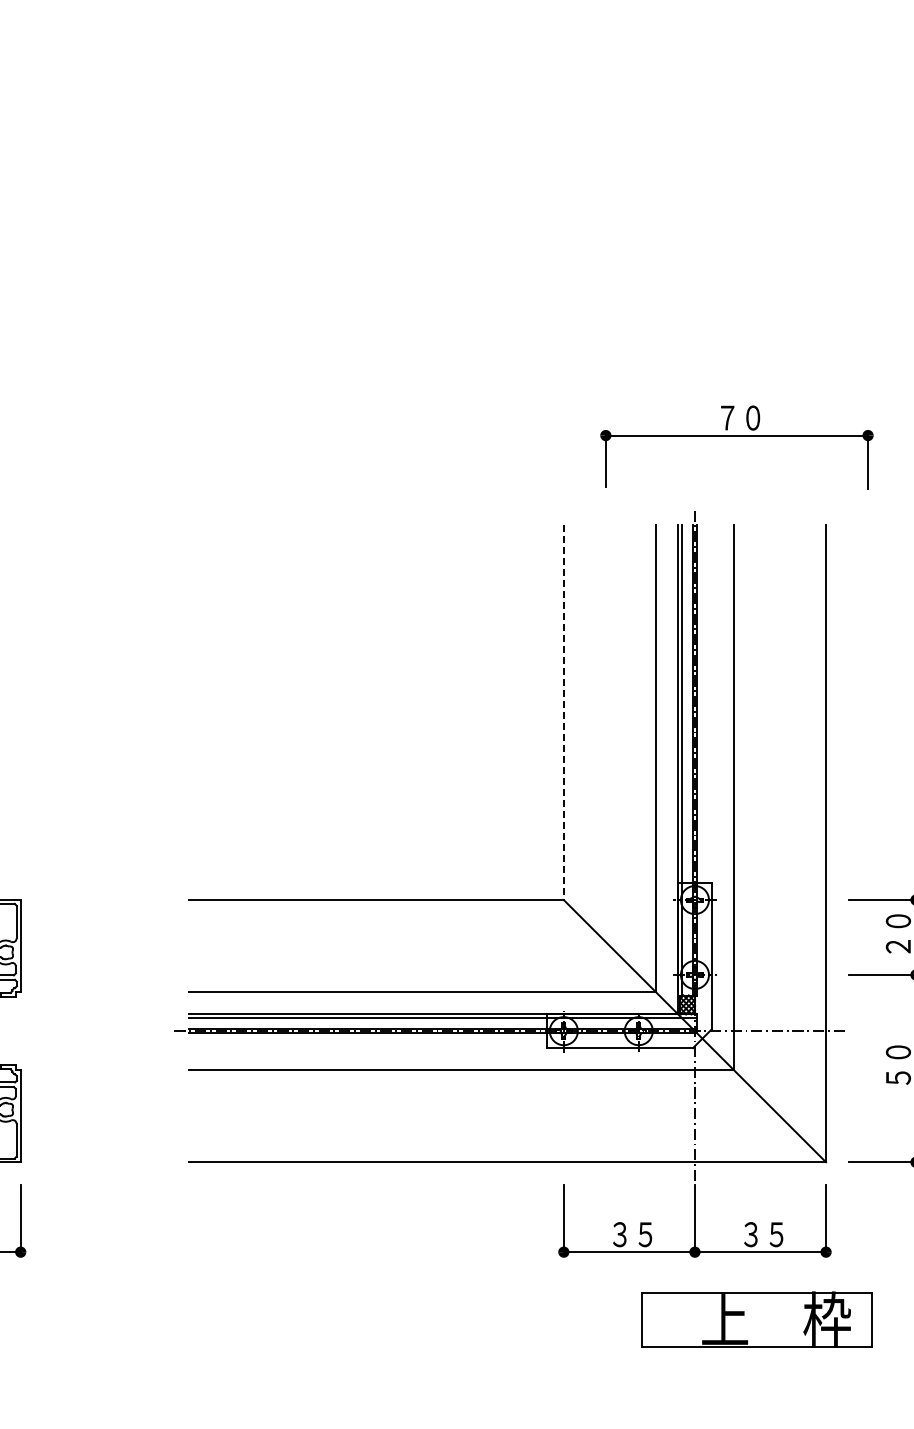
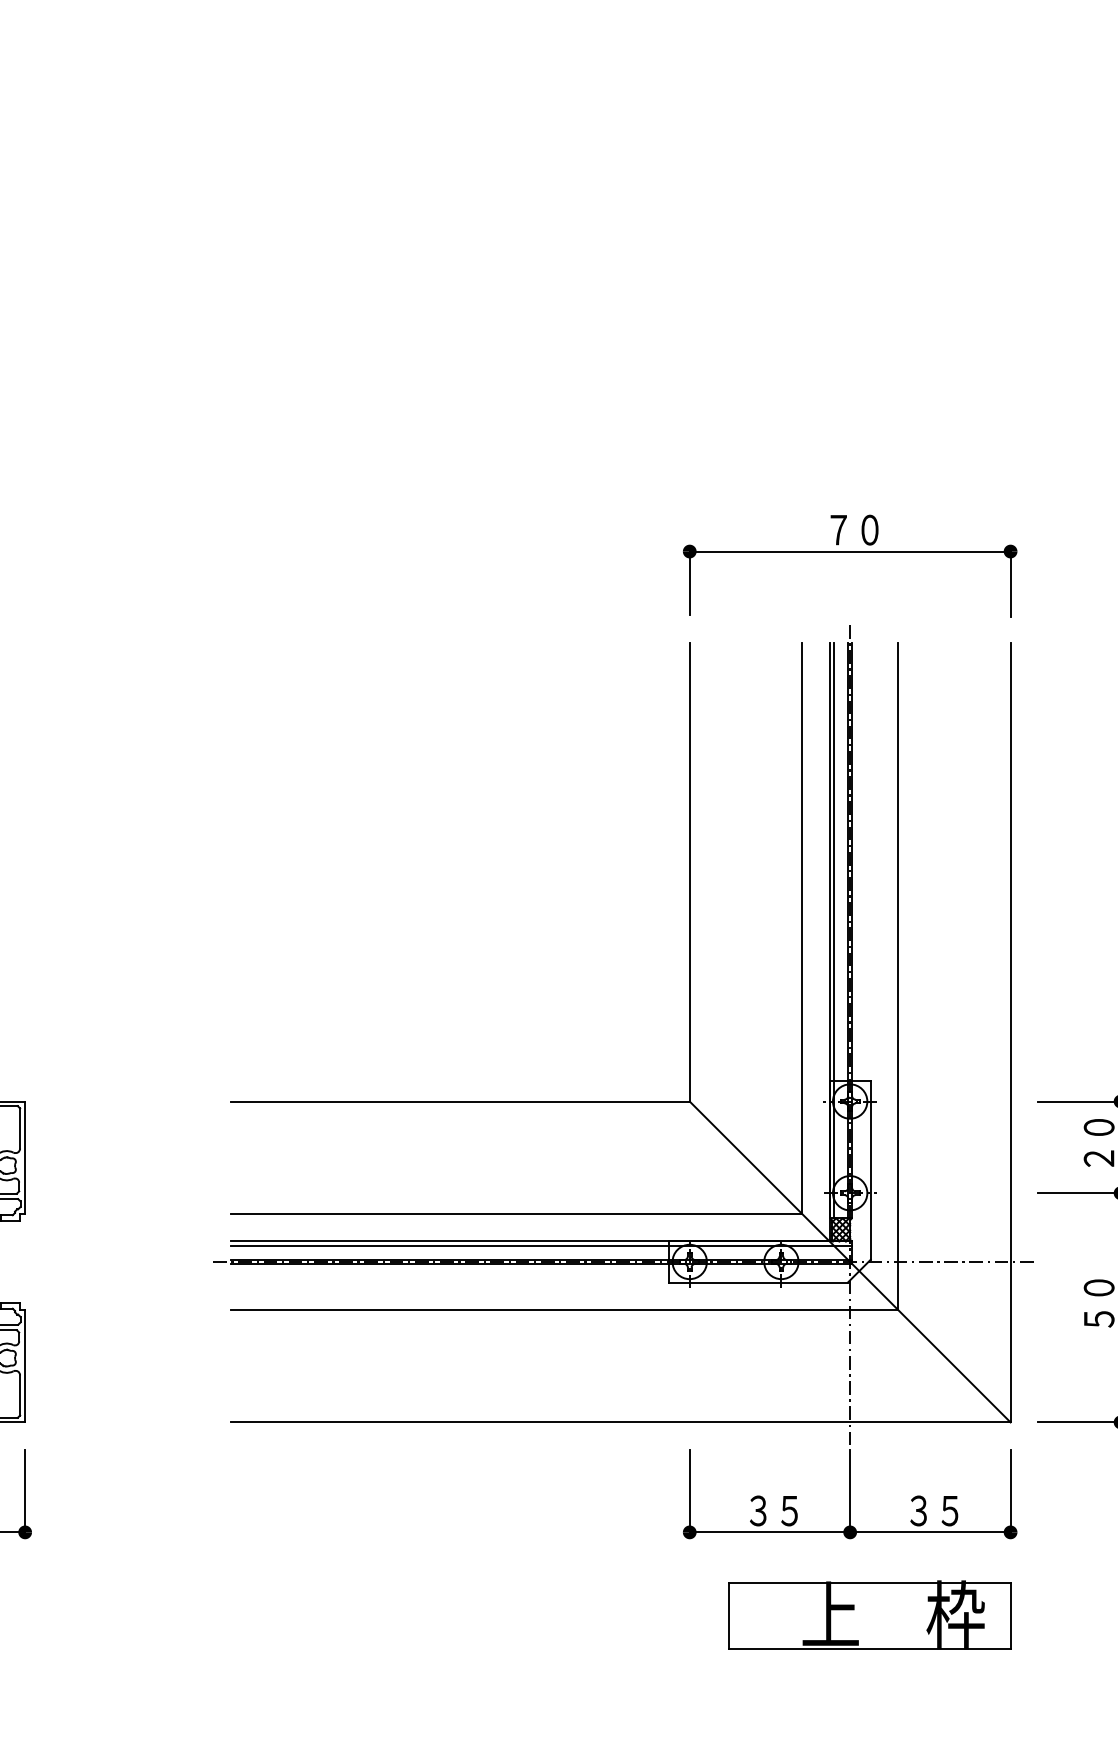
part: (736, 436) -> (849, 552), moved
line: (563, 713) -> (689, 873), dashed -> solid
part: (756, 1319) -> (869, 1614), moved

